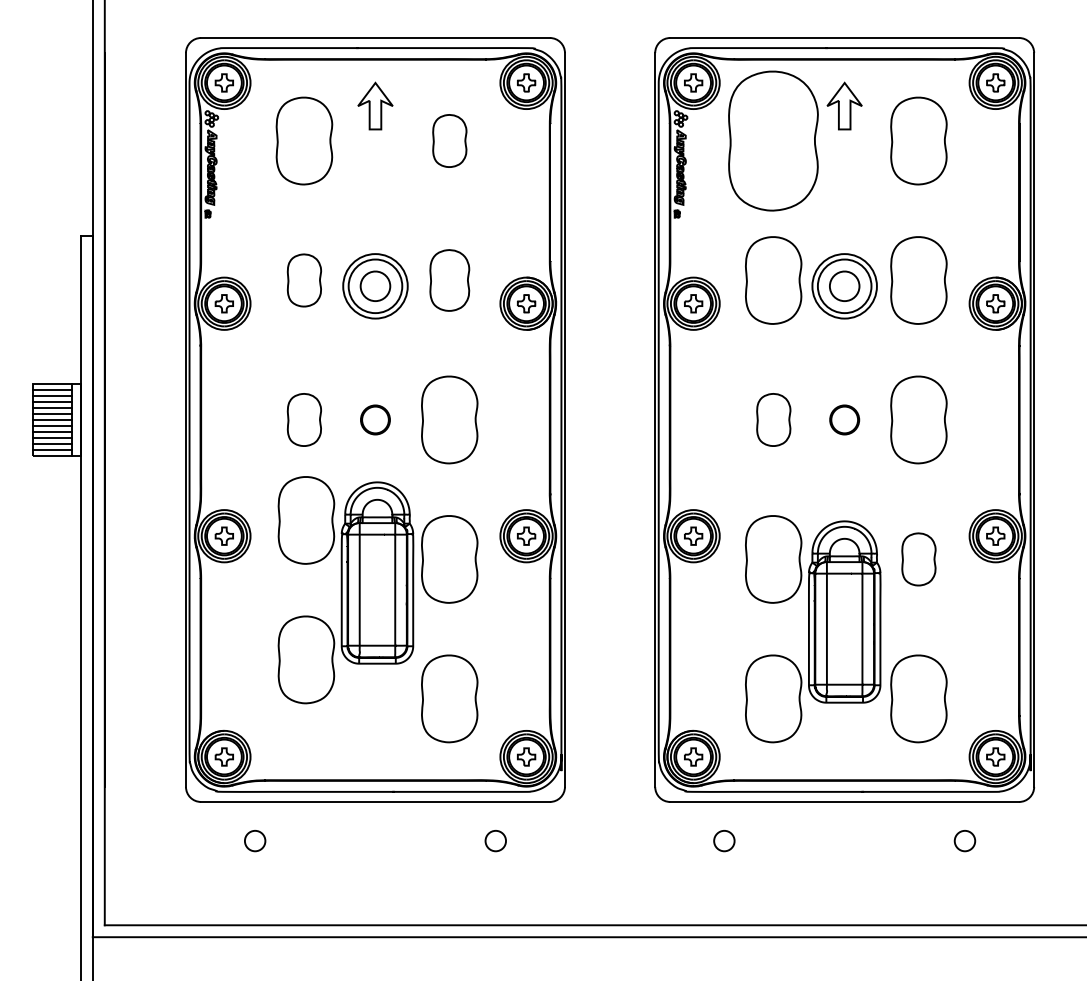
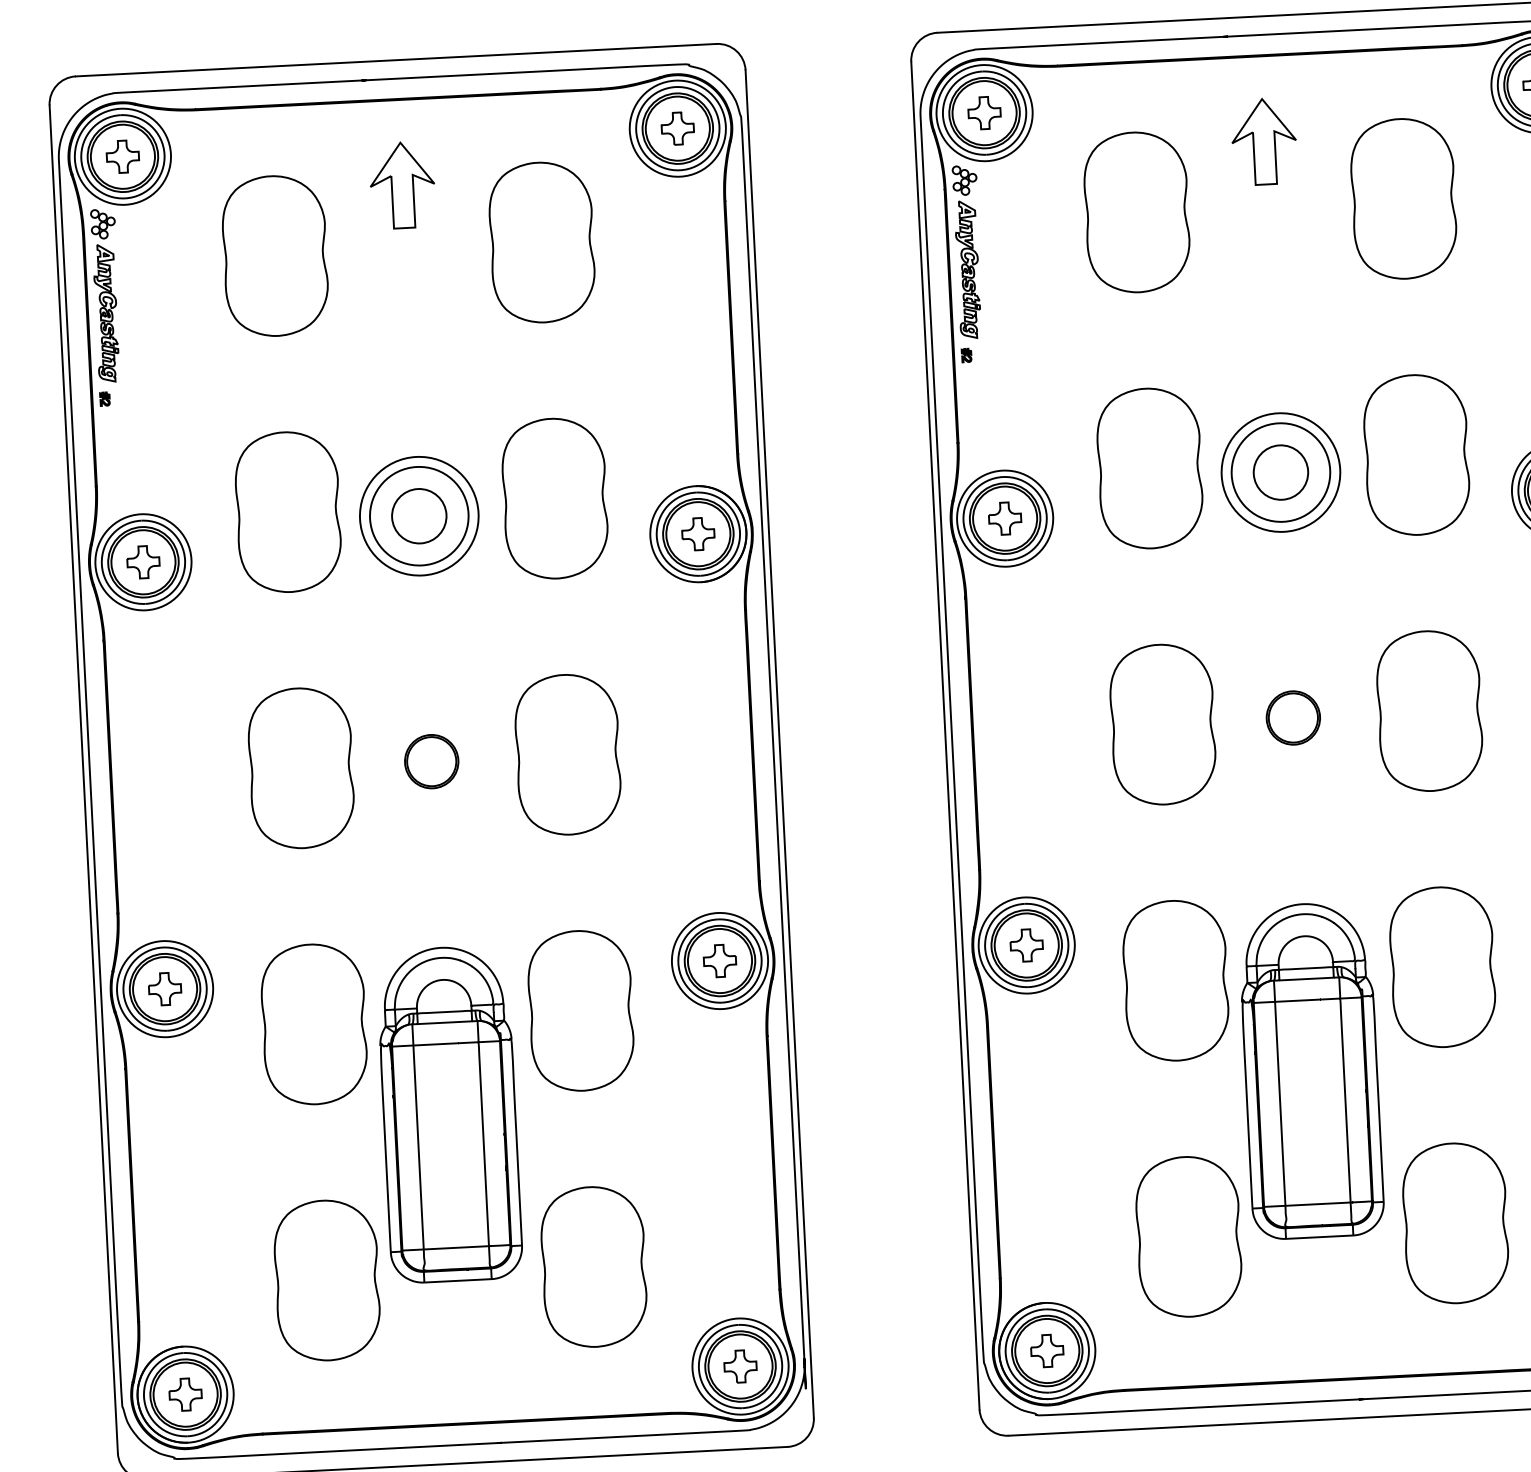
part: (449, 140) -> (541, 241), size x1.67
part: (773, 140) -> (1136, 211), size x0.62
part: (304, 280) -> (288, 512), size x1.67
part: (449, 280) -> (554, 498), size x1.43
part: (304, 419) -> (301, 767), size x1.67
part: (773, 419) -> (1162, 723), size x1.67
part: (918, 559) -> (1441, 967), size x1.67
part: (345, 590) -> (392, 1149), moved

